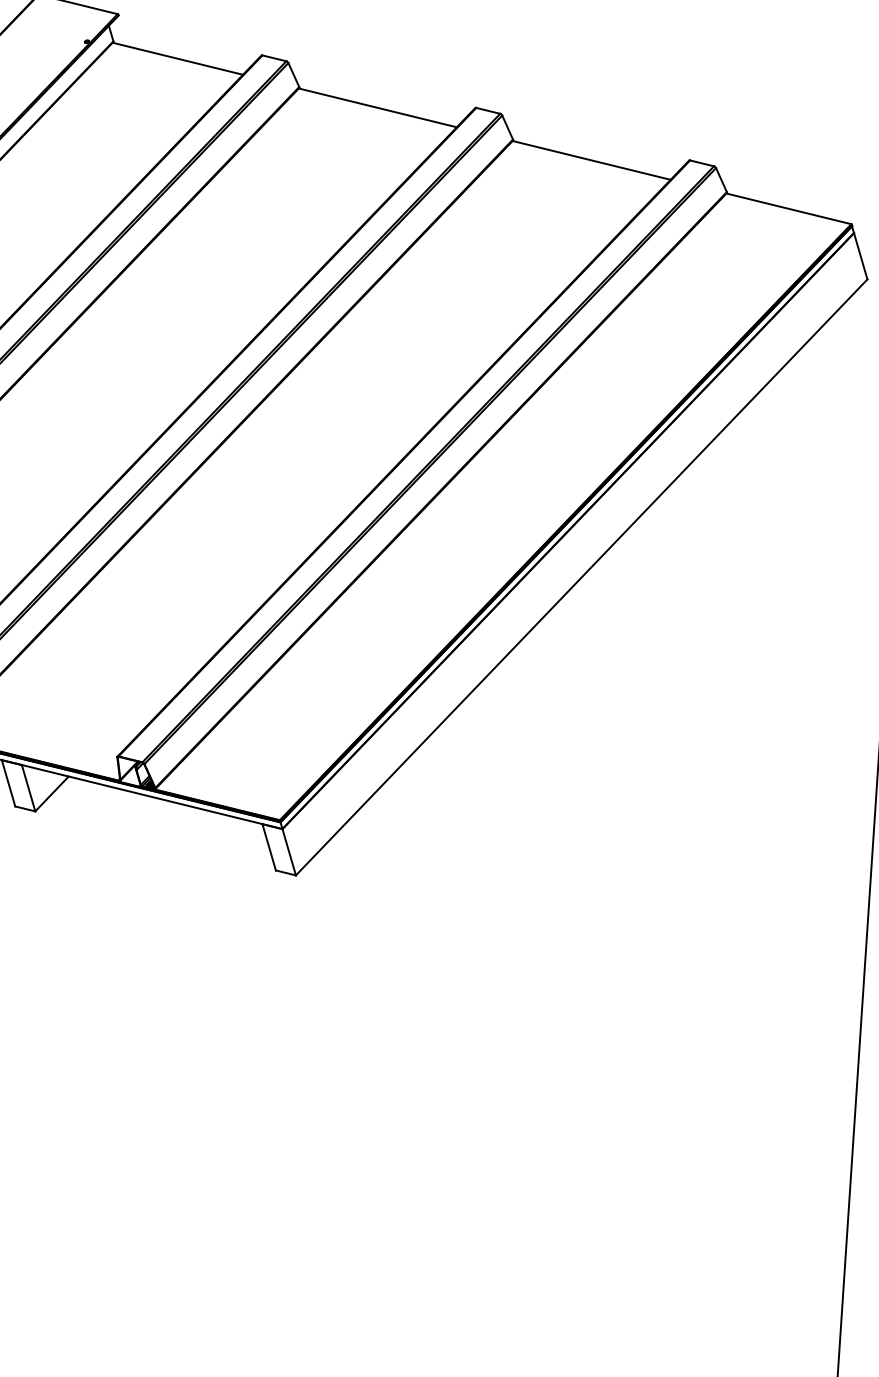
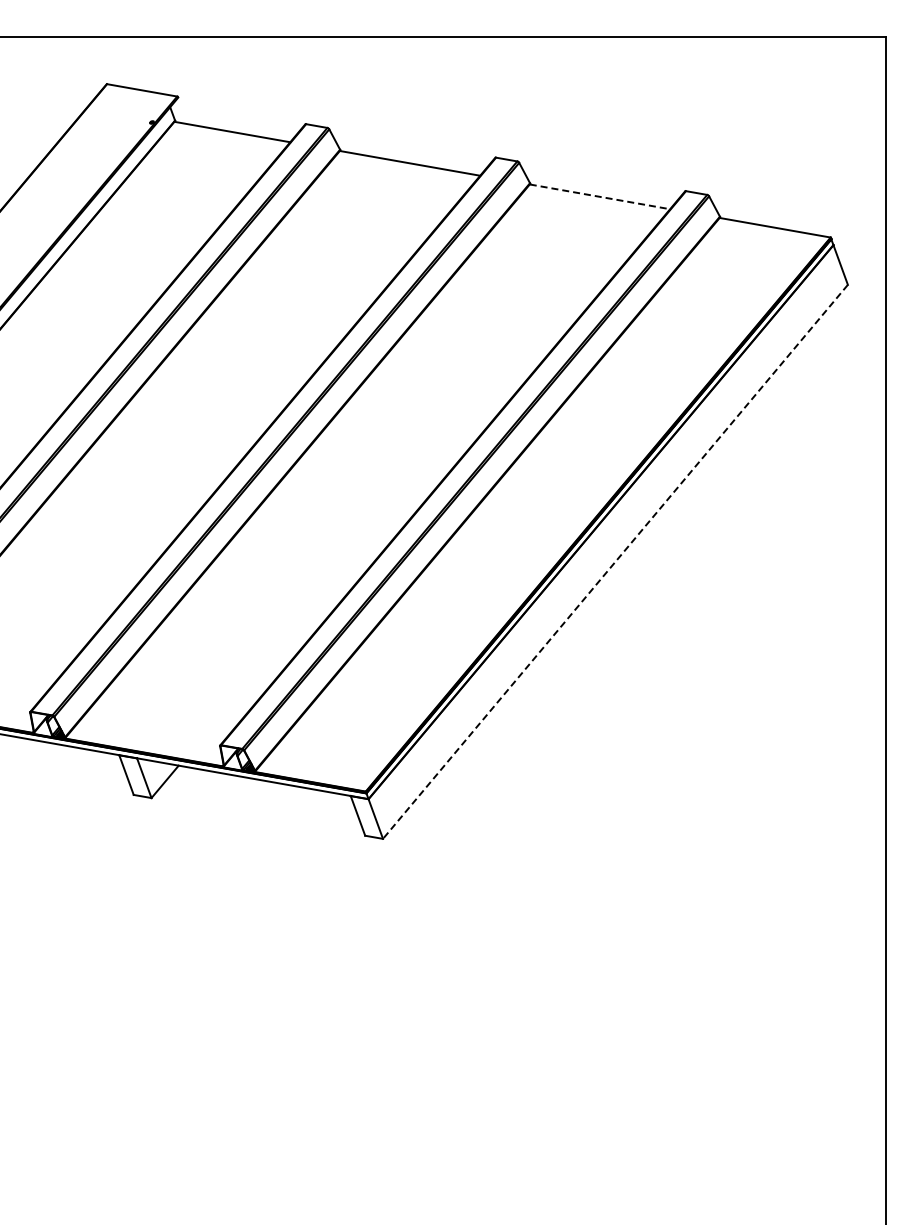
line: (592, 160) -> (600, 196), solid -> dashed
line: (581, 576) -> (615, 561), solid -> dashed

